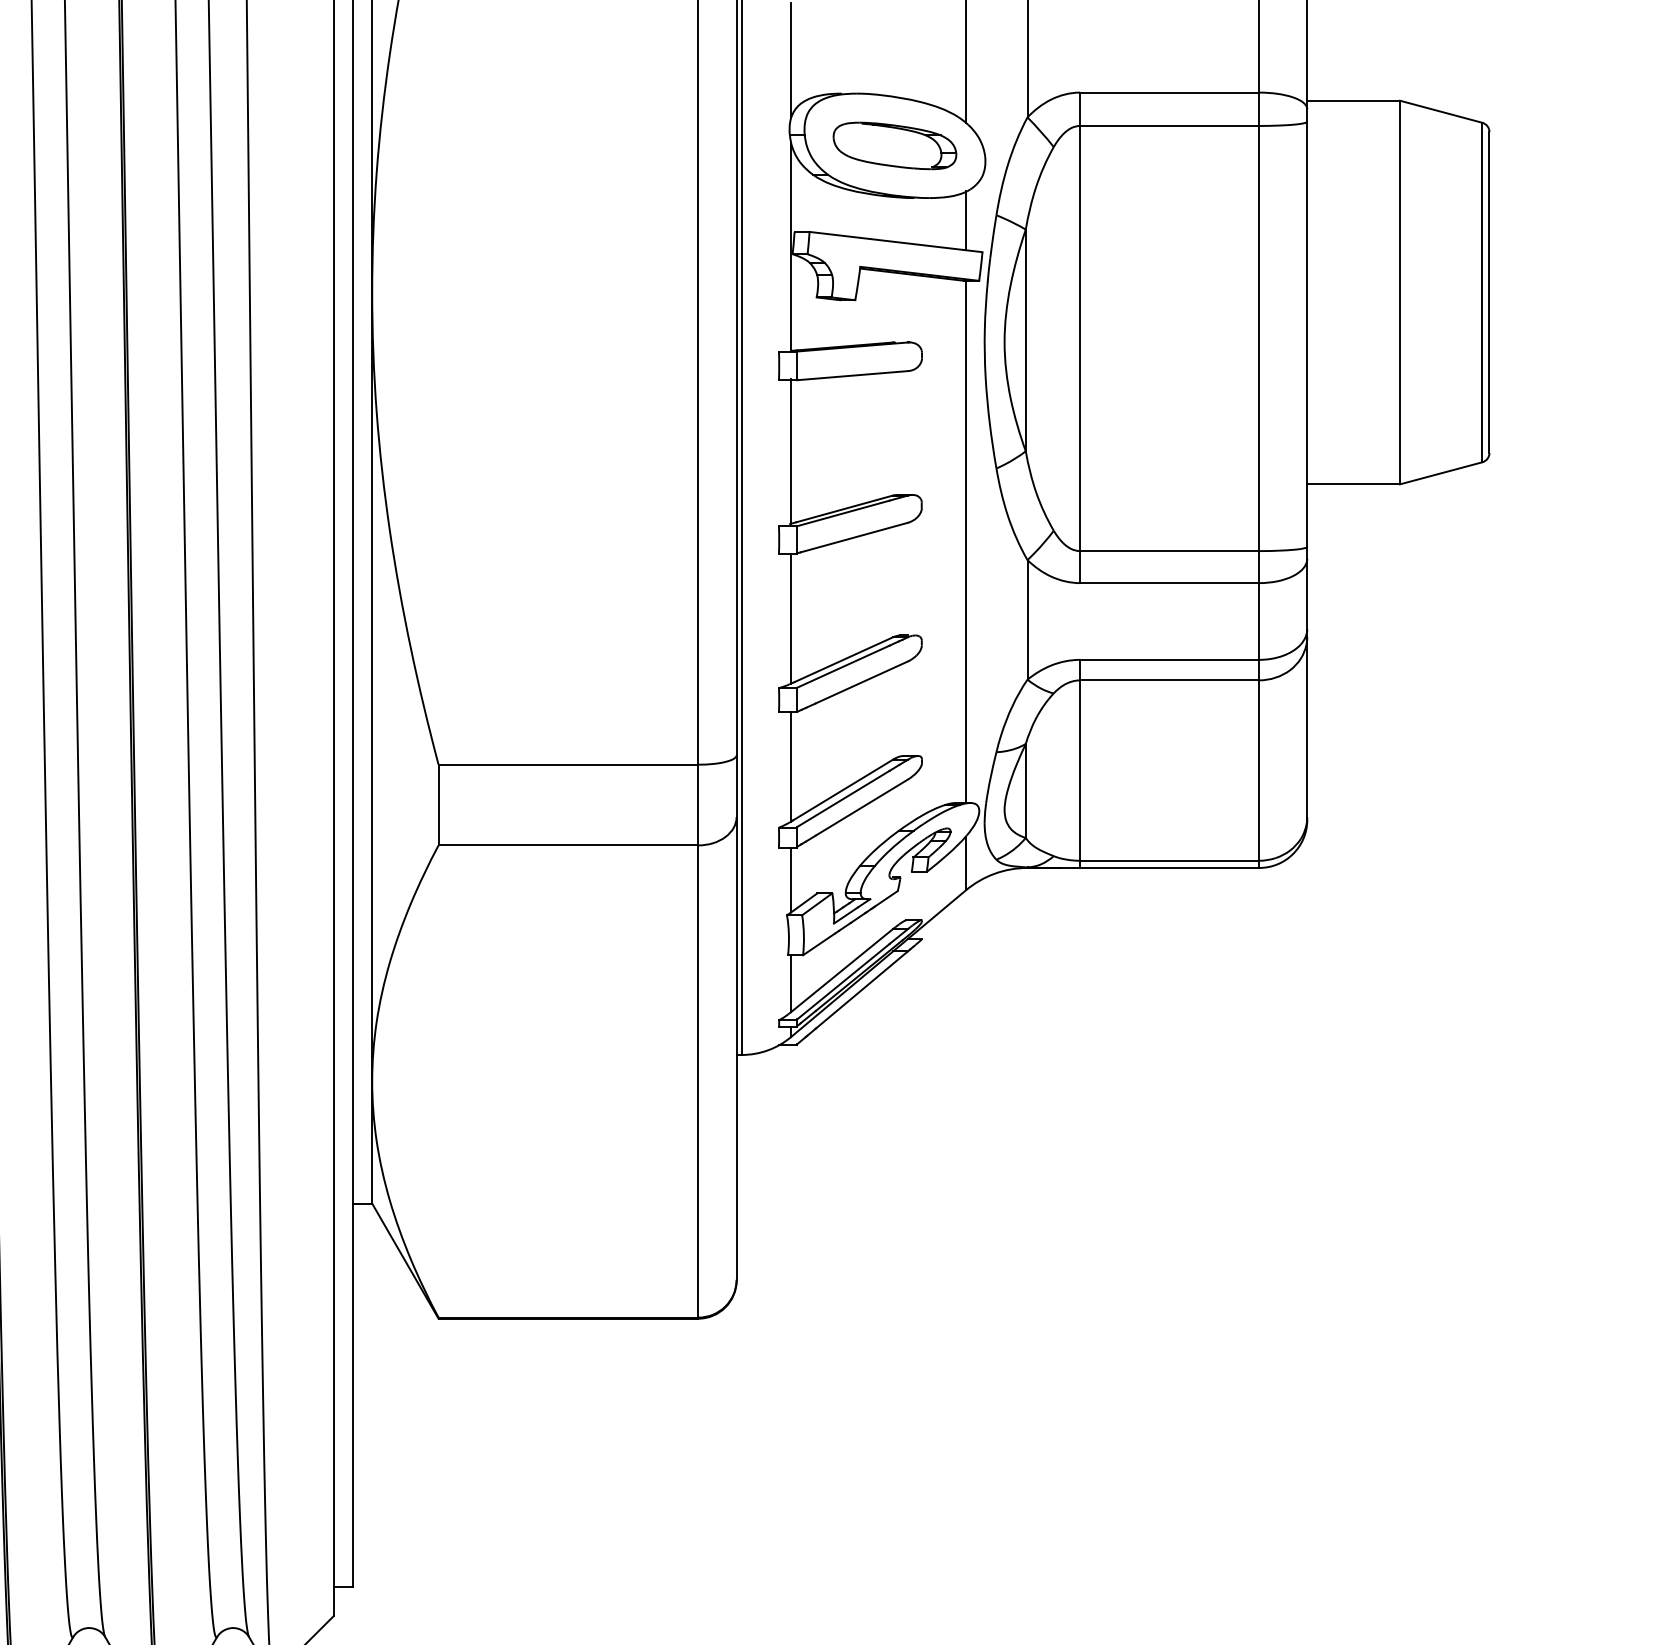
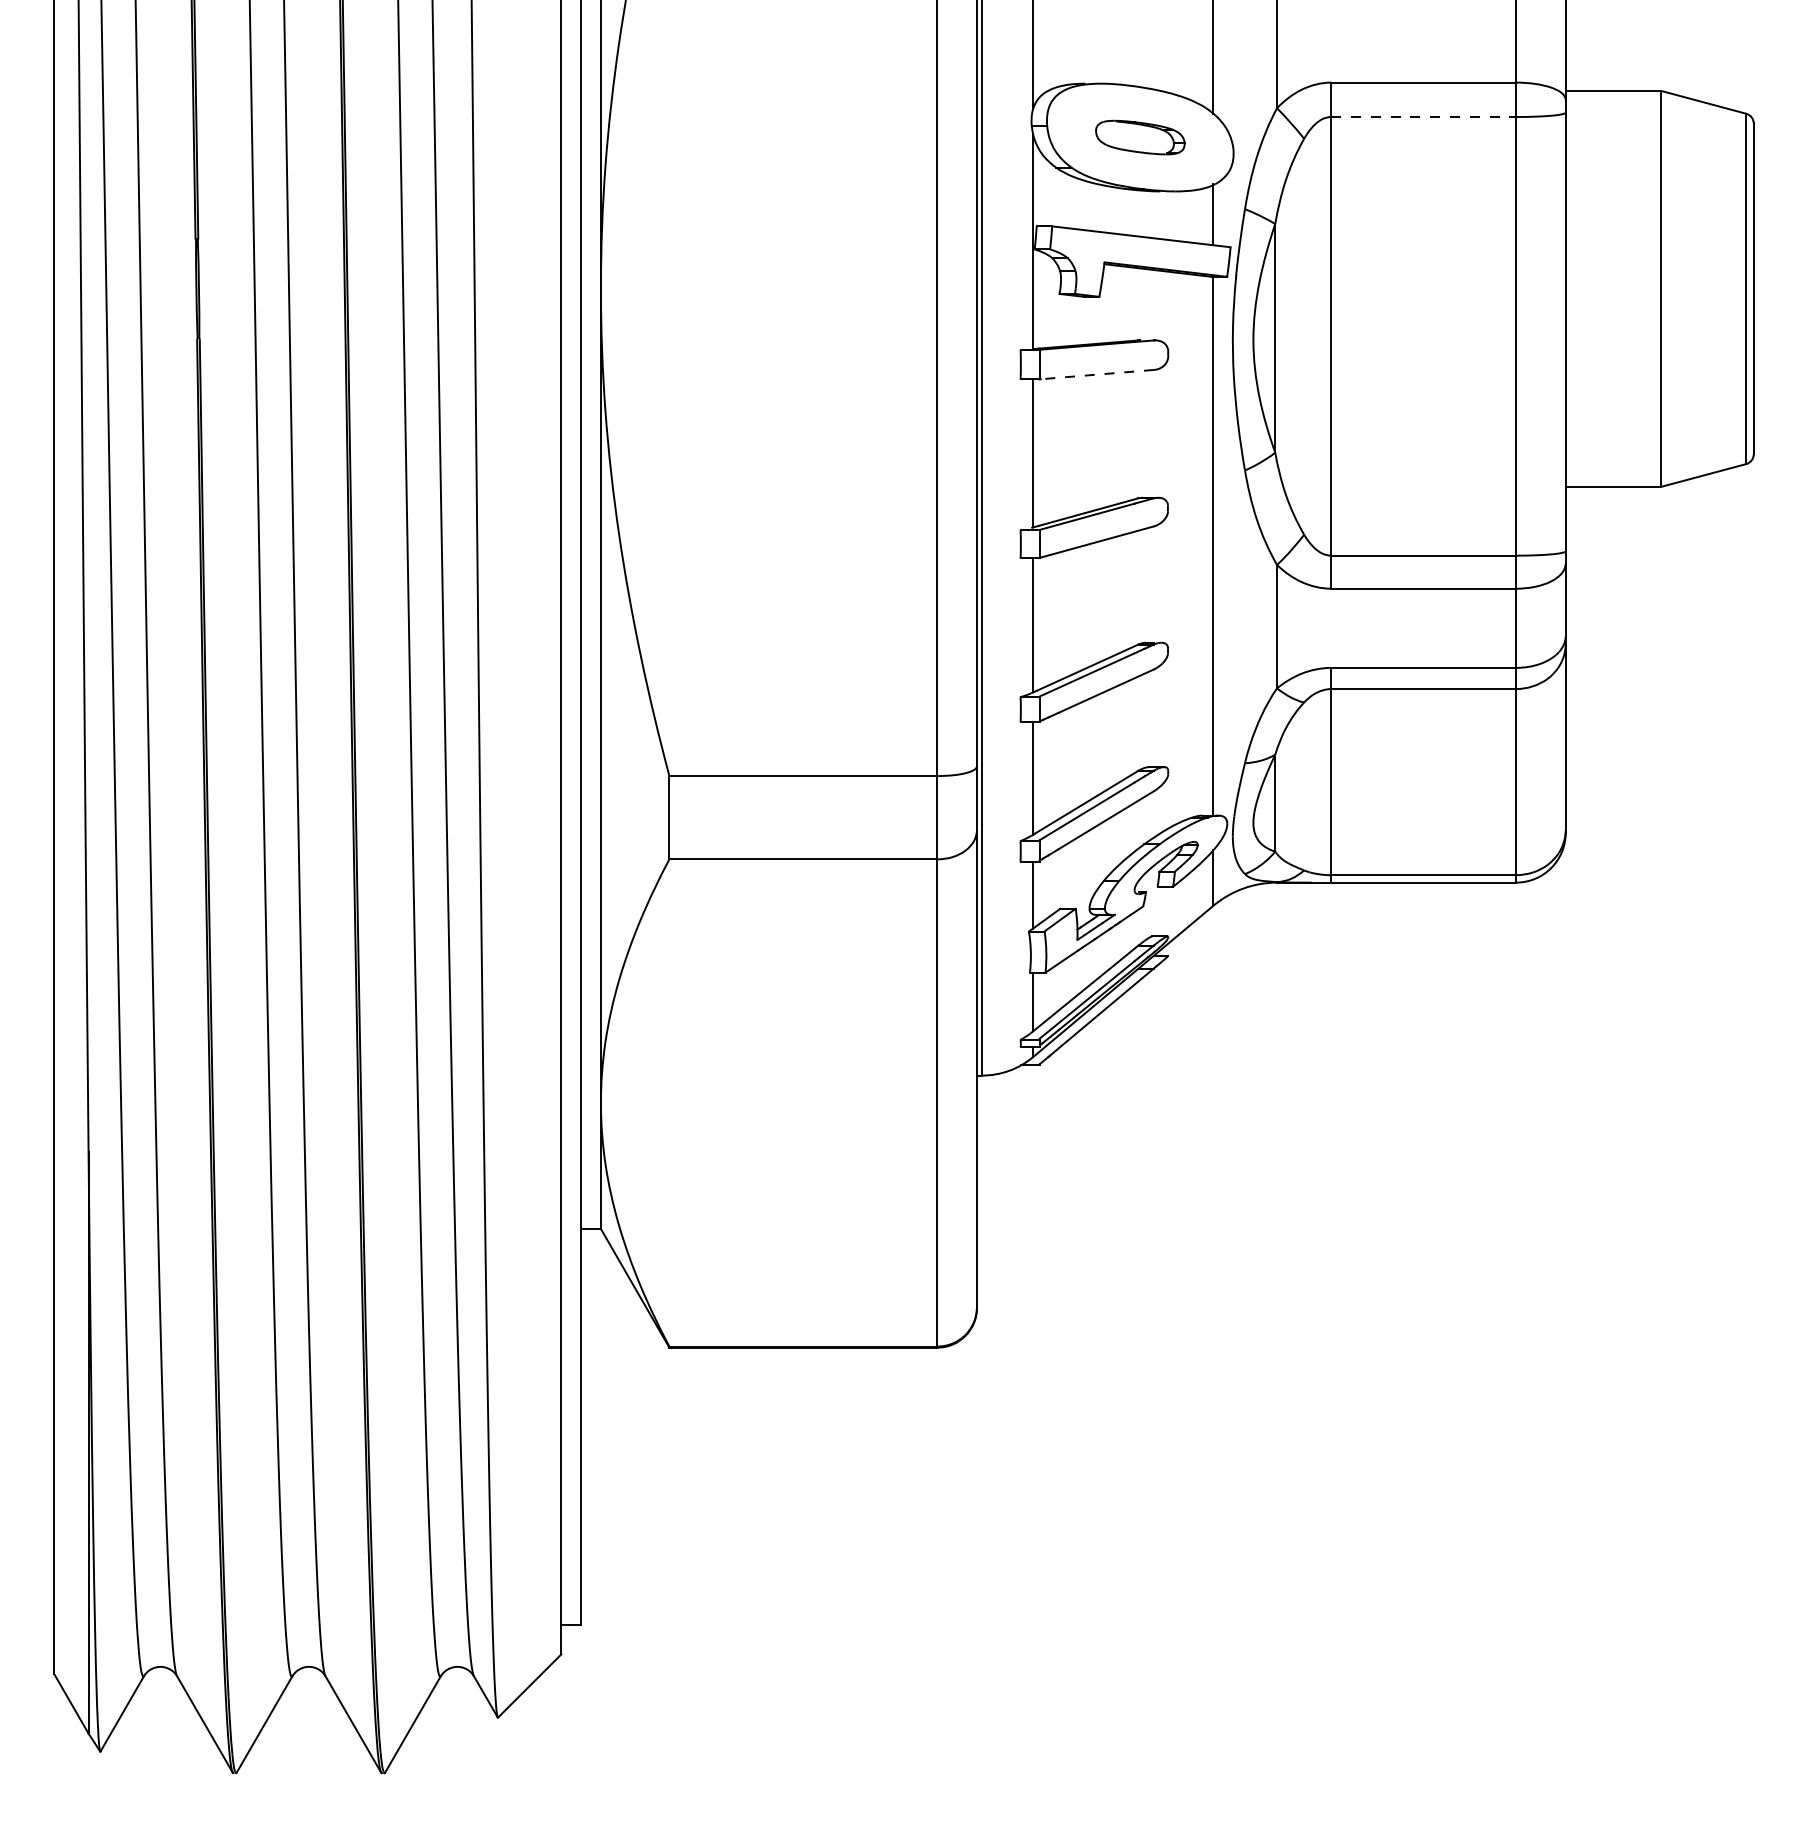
line: (1170, 126) -> (1424, 117), solid -> dashed
part: (895, 145) -> (1140, 137), size x0.7
line: (853, 375) -> (1097, 374), solid -> dashed

